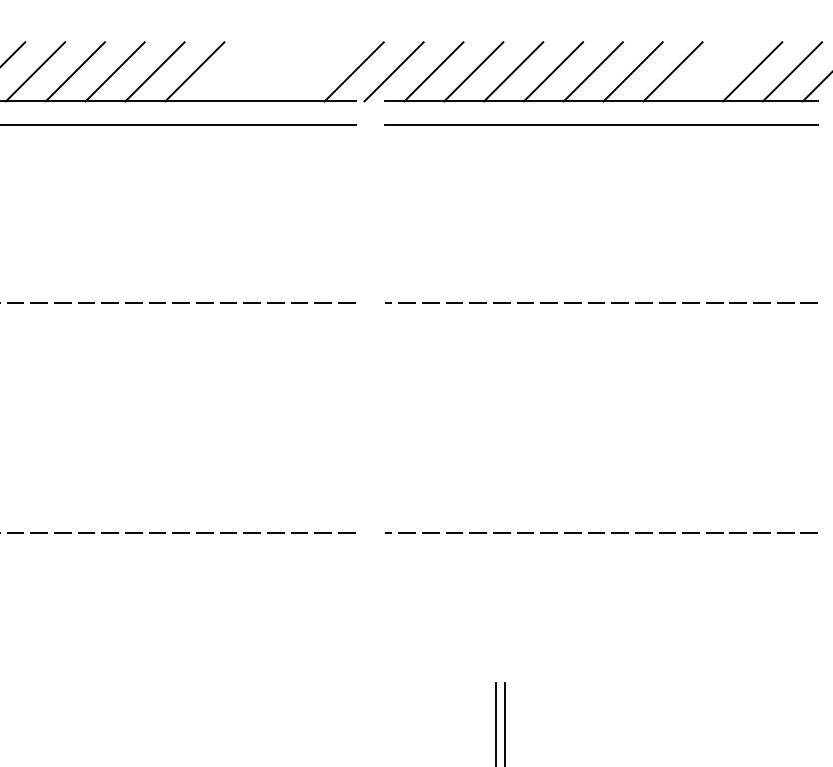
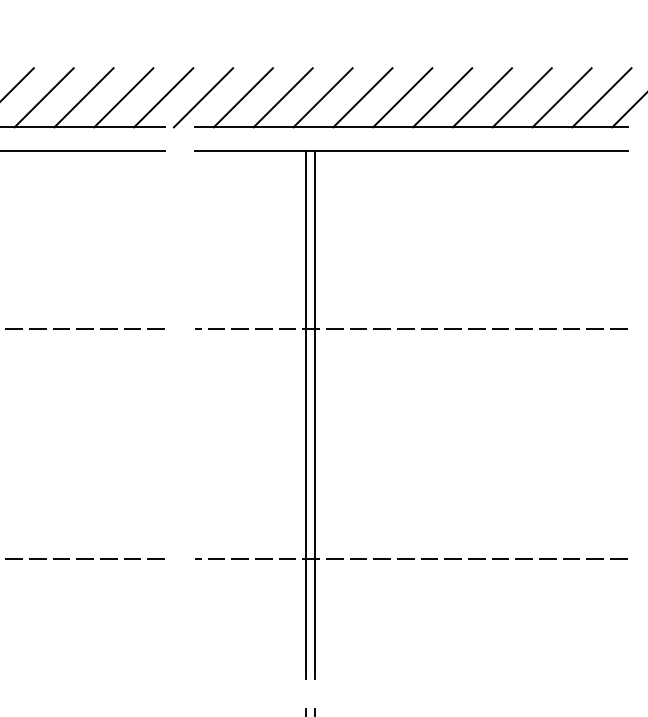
line: (234, 71) -> (43, 97), added
line: (274, 71) -> (83, 97), added
line: (313, 71) -> (122, 97), added
line: (712, 71) -> (521, 97), added
line: (496, 389) -> (305, 415), added
line: (505, 389) -> (314, 415), added

